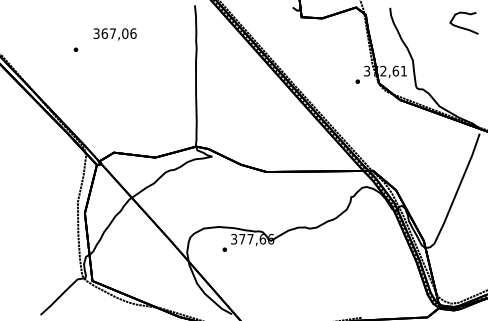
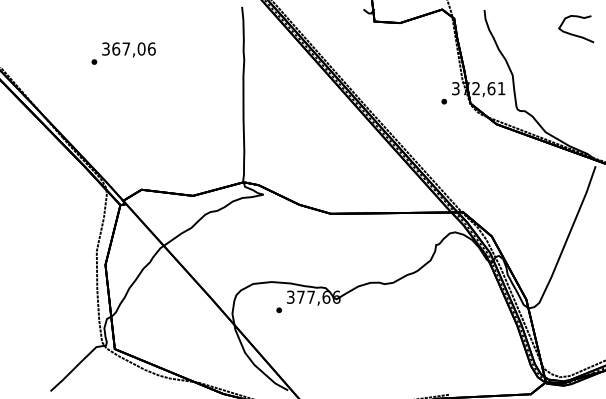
text: (114, 34) -> (128, 49), moved

